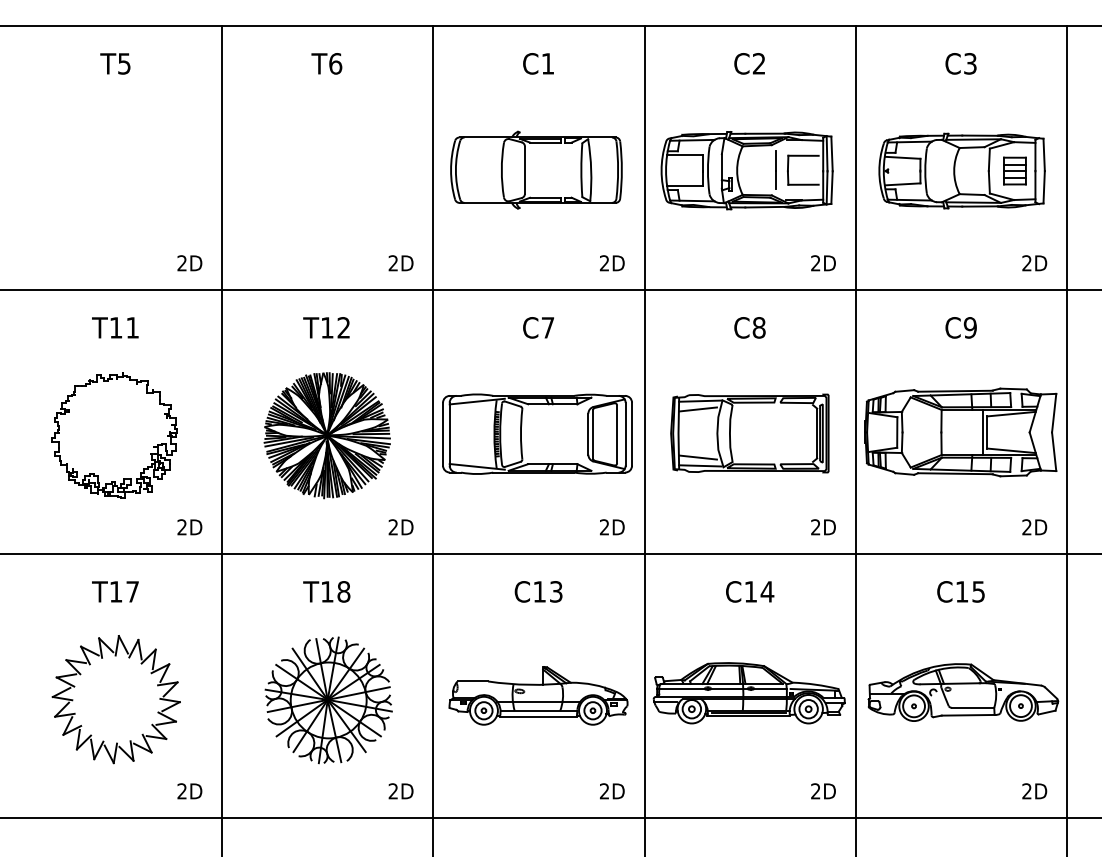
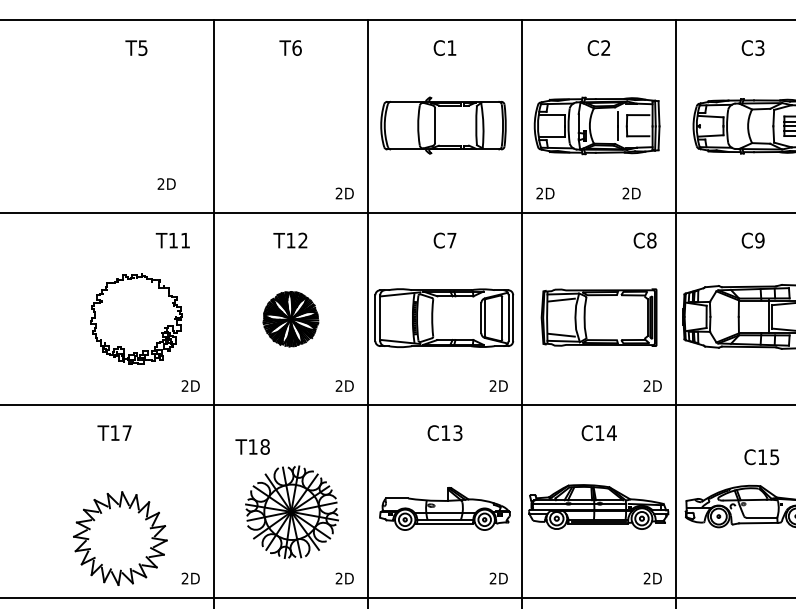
text: (189, 263) -> (166, 184), moved
text: (612, 263) -> (545, 193), moved
text: (823, 263) -> (631, 193), moved
text: (115, 327) -> (172, 240), moved
text: (749, 327) -> (644, 240), moved
part: (326, 435) -> (290, 319), size x0.6
text: (115, 591) -> (114, 432), moved
text: (326, 591) -> (252, 446), moved
text: (960, 591) -> (761, 456), moved
part: (115, 699) -> (119, 538), moved

